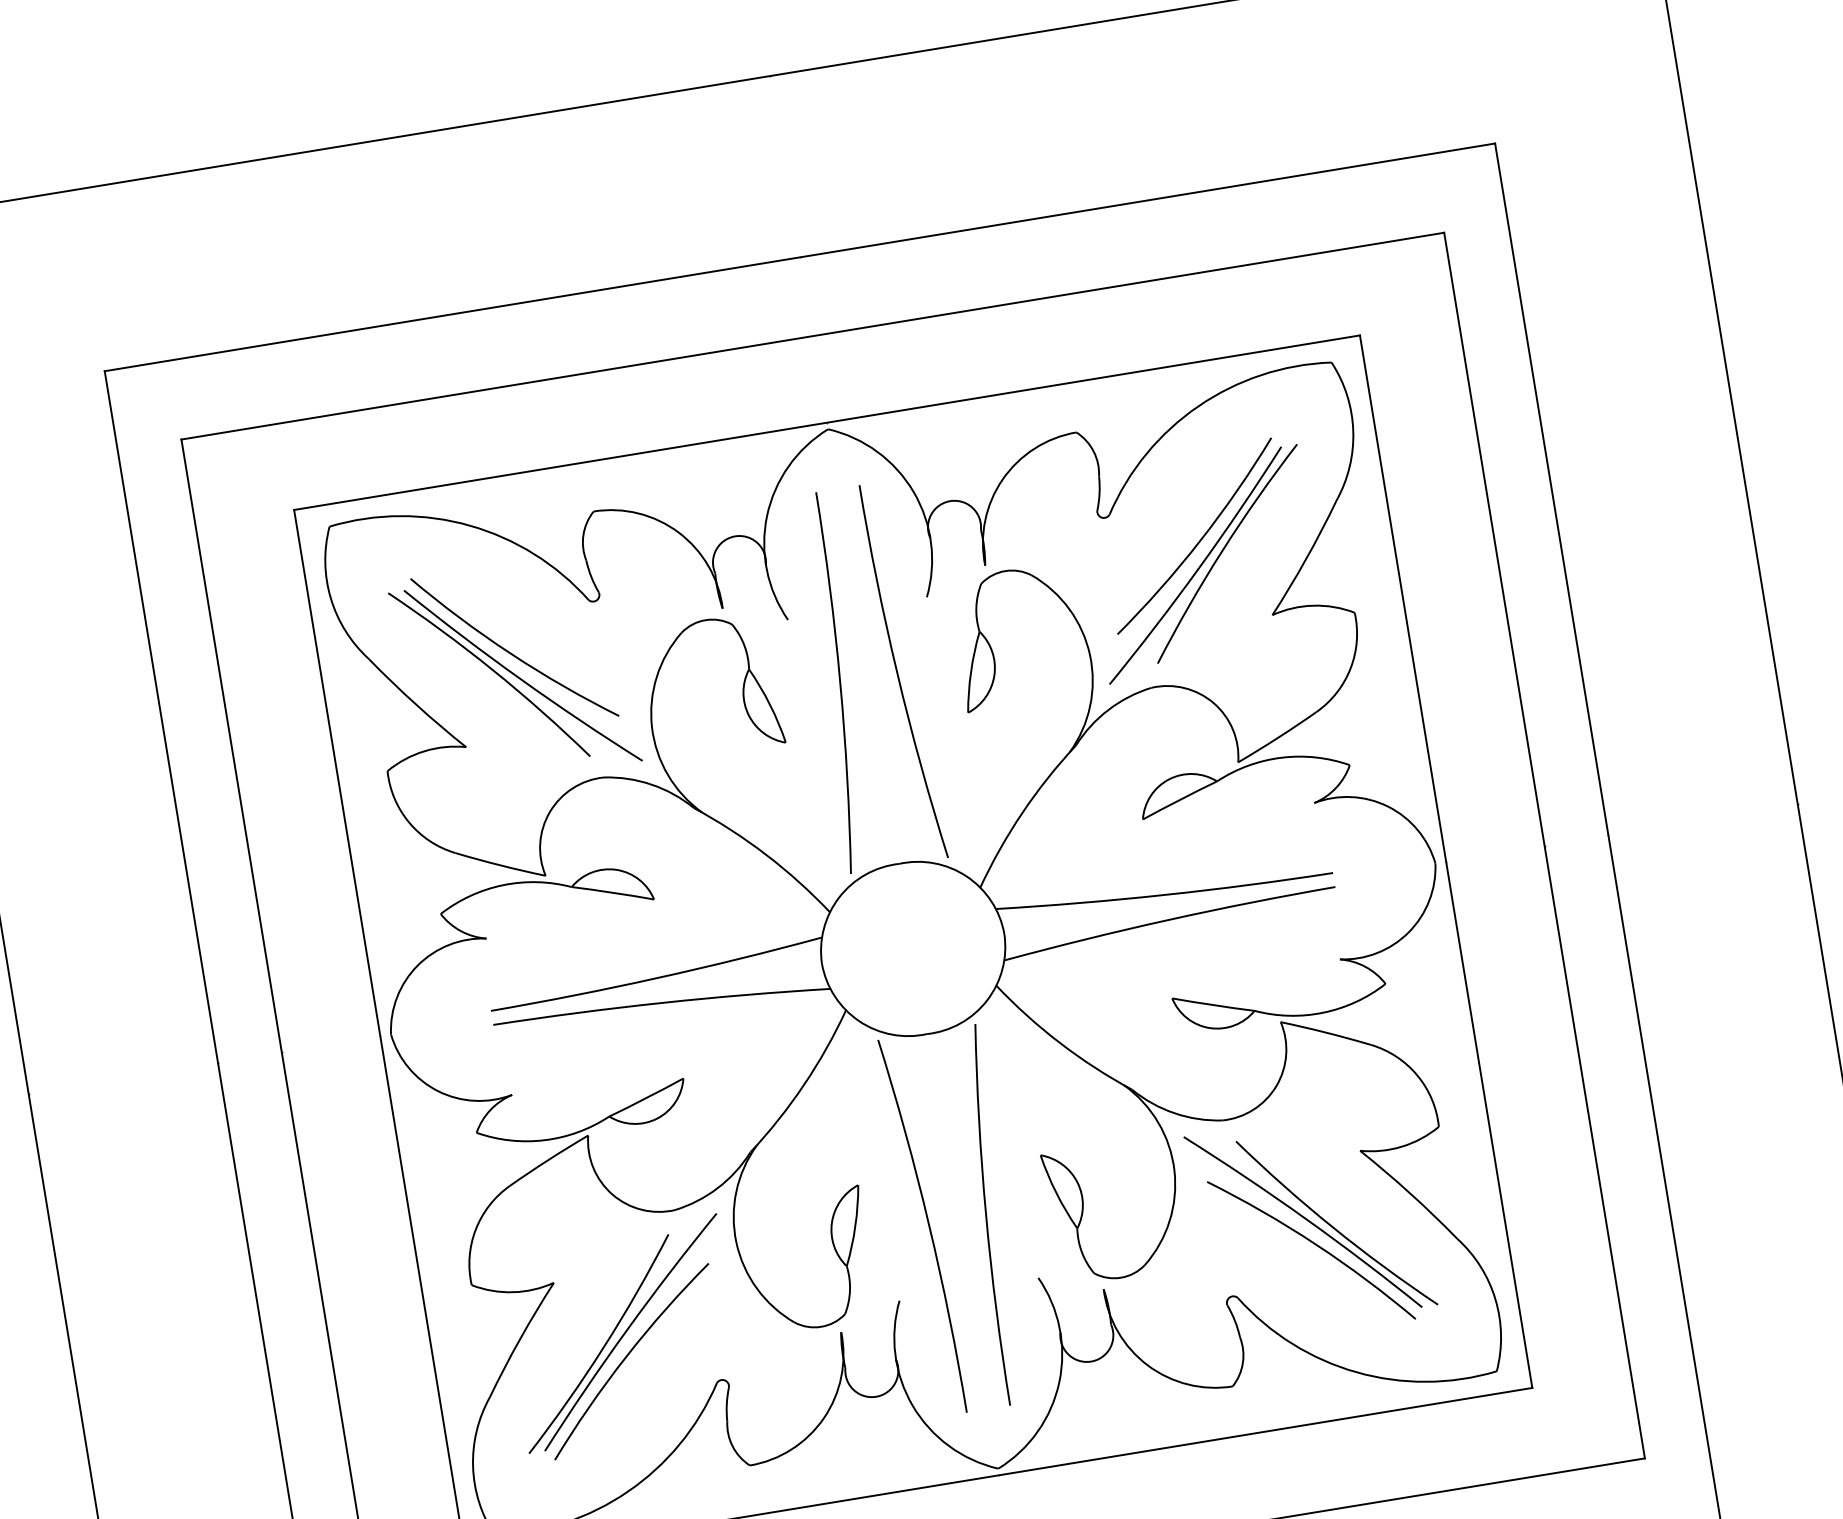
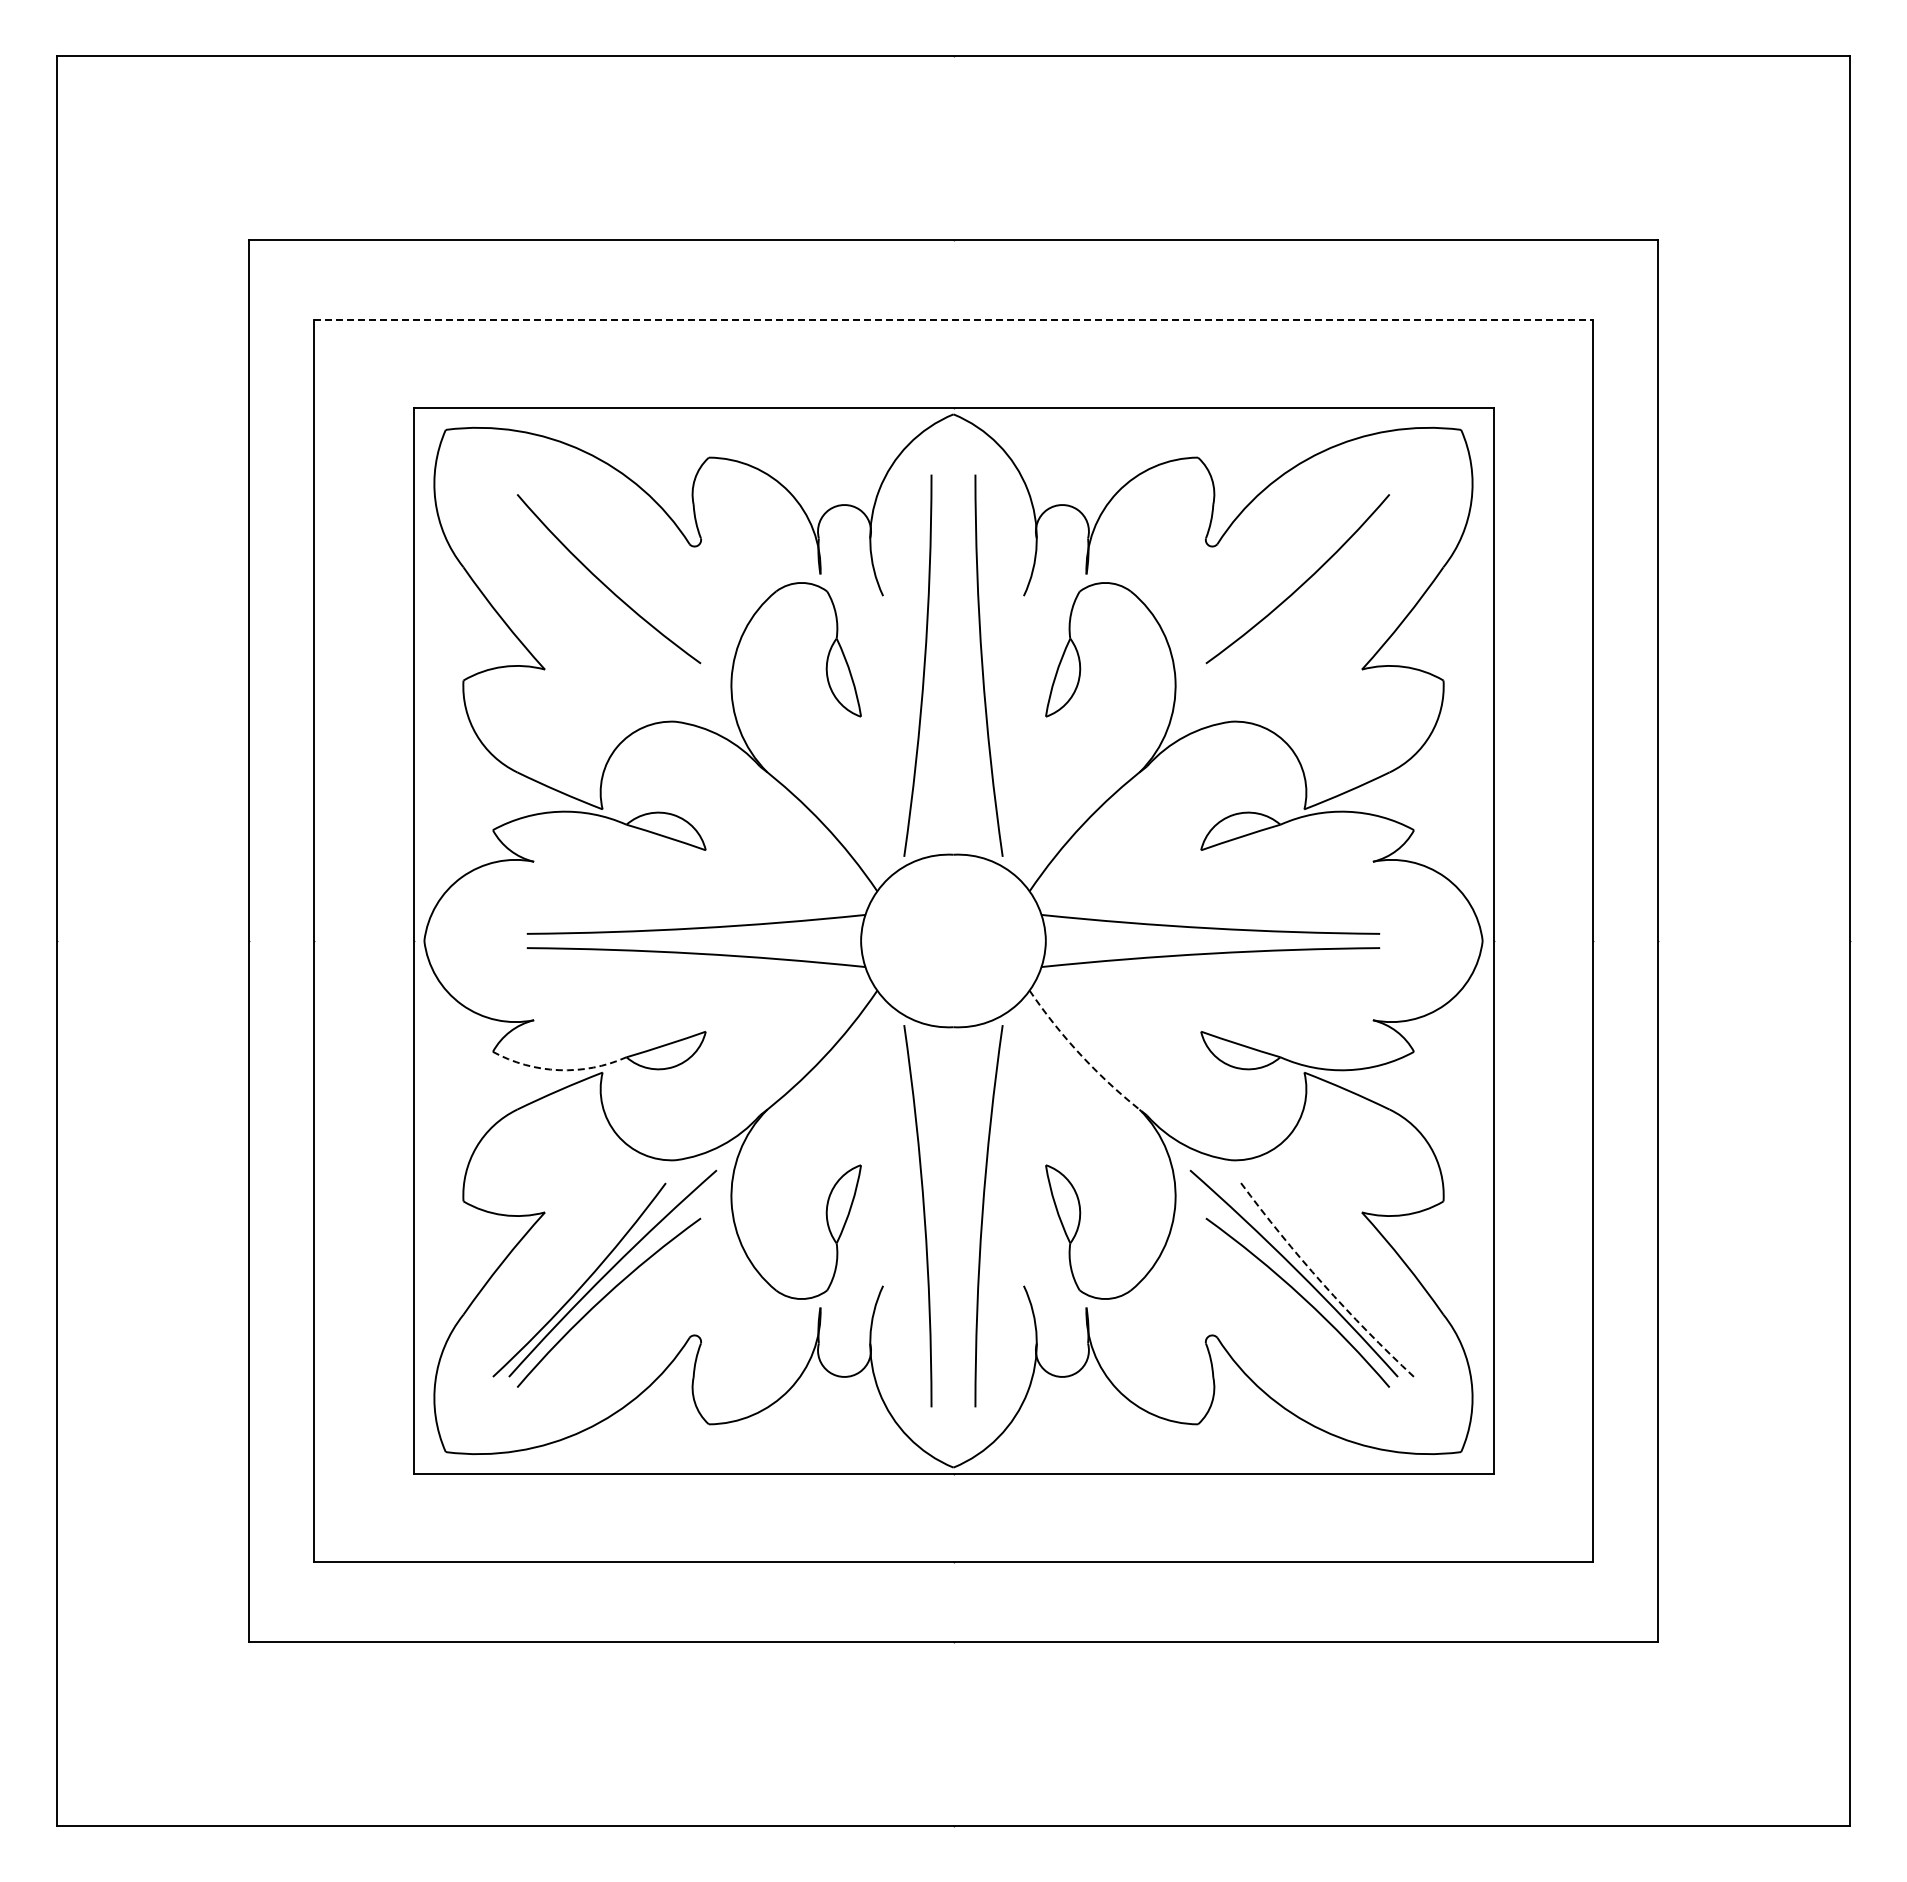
line: (812, 336) -> (953, 320), solid -> dashed
part: (1202, 564) -> (1301, 608), removed
part: (515, 677) -> (604, 608), removed
arc: (1060, 1042) -> (1083, 1057), solid -> dashed
arc: (545, 1140) -> (559, 1070), solid -> dashed
arc: (1333, 1228) -> (1323, 1284), solid -> dashed

